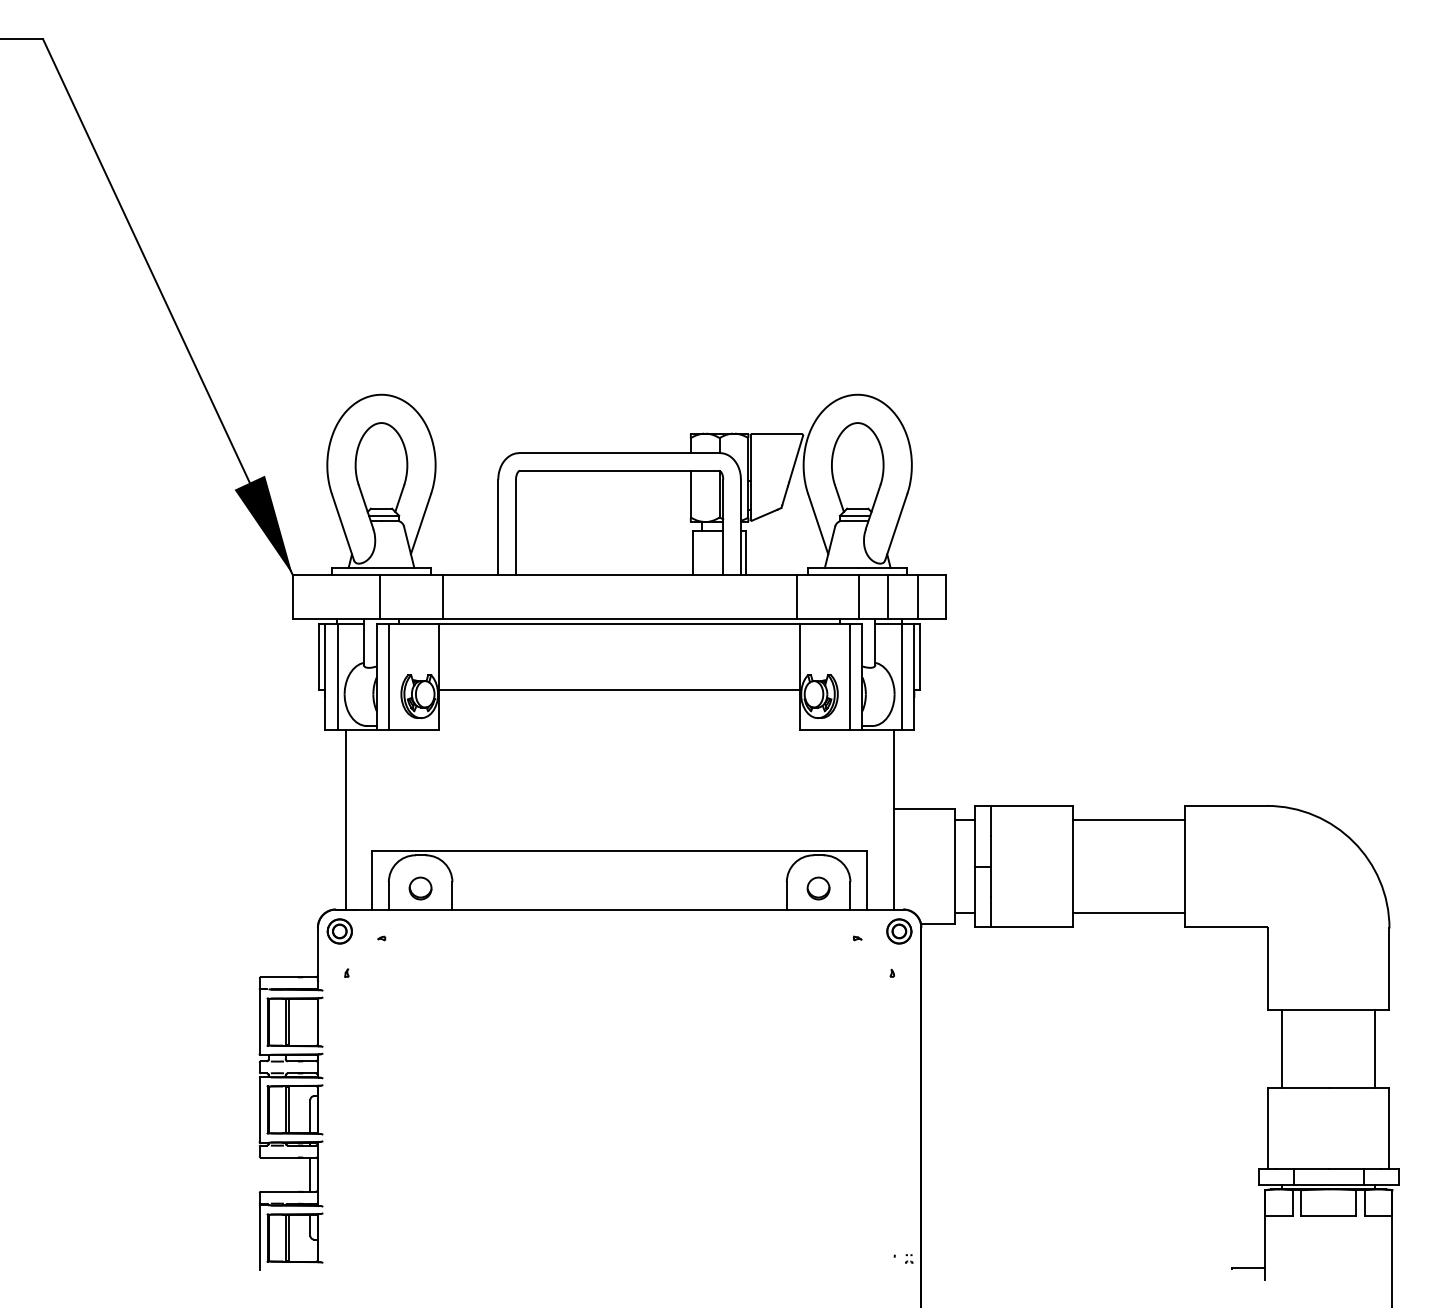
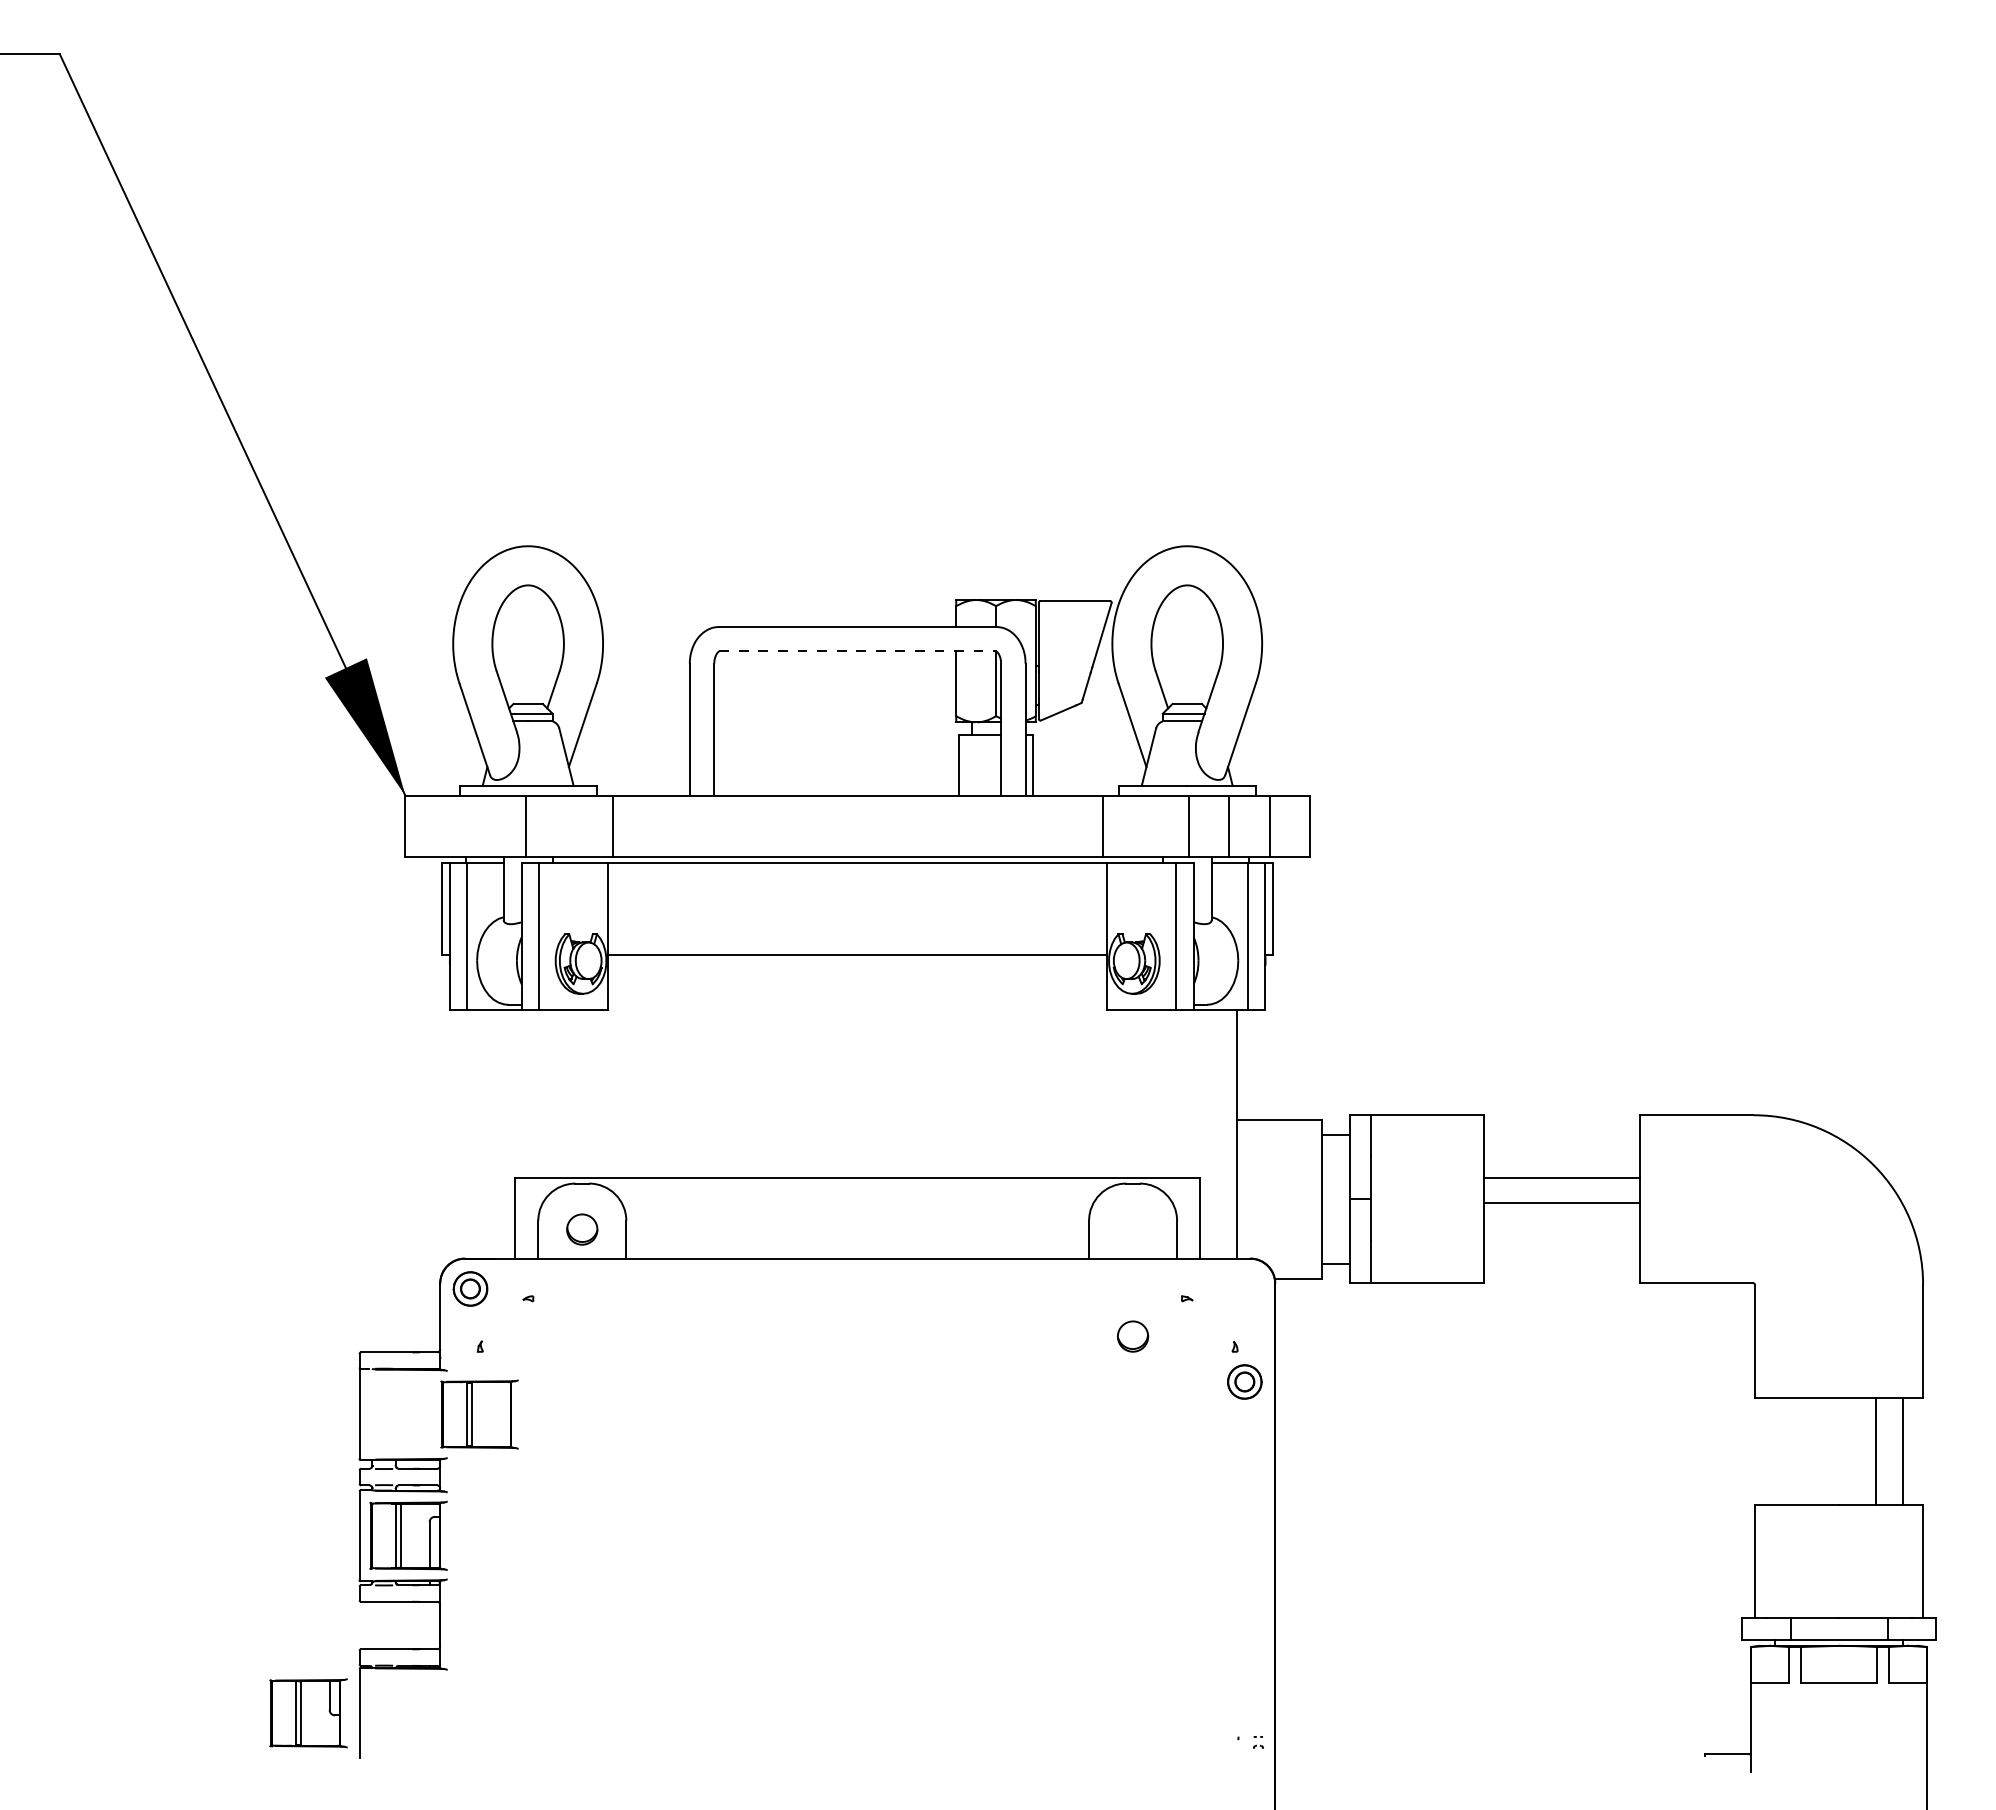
line: (620, 470) -> (858, 651), solid -> dashed
line: (345, 819) -> (478, 1133), removed
line: (1128, 819) -> (1562, 1202), moved
part: (818, 888) -> (1133, 1336), moved
line: (1128, 913) -> (1562, 1177), moved
part: (899, 931) -> (1244, 1381), moved
part: (295, 1022) -> (479, 1414), moved
line: (1282, 1048) -> (1875, 1450), moved
line: (310, 1174) -> (429, 1625), removed
part: (295, 1238) -> (308, 1713), moved

